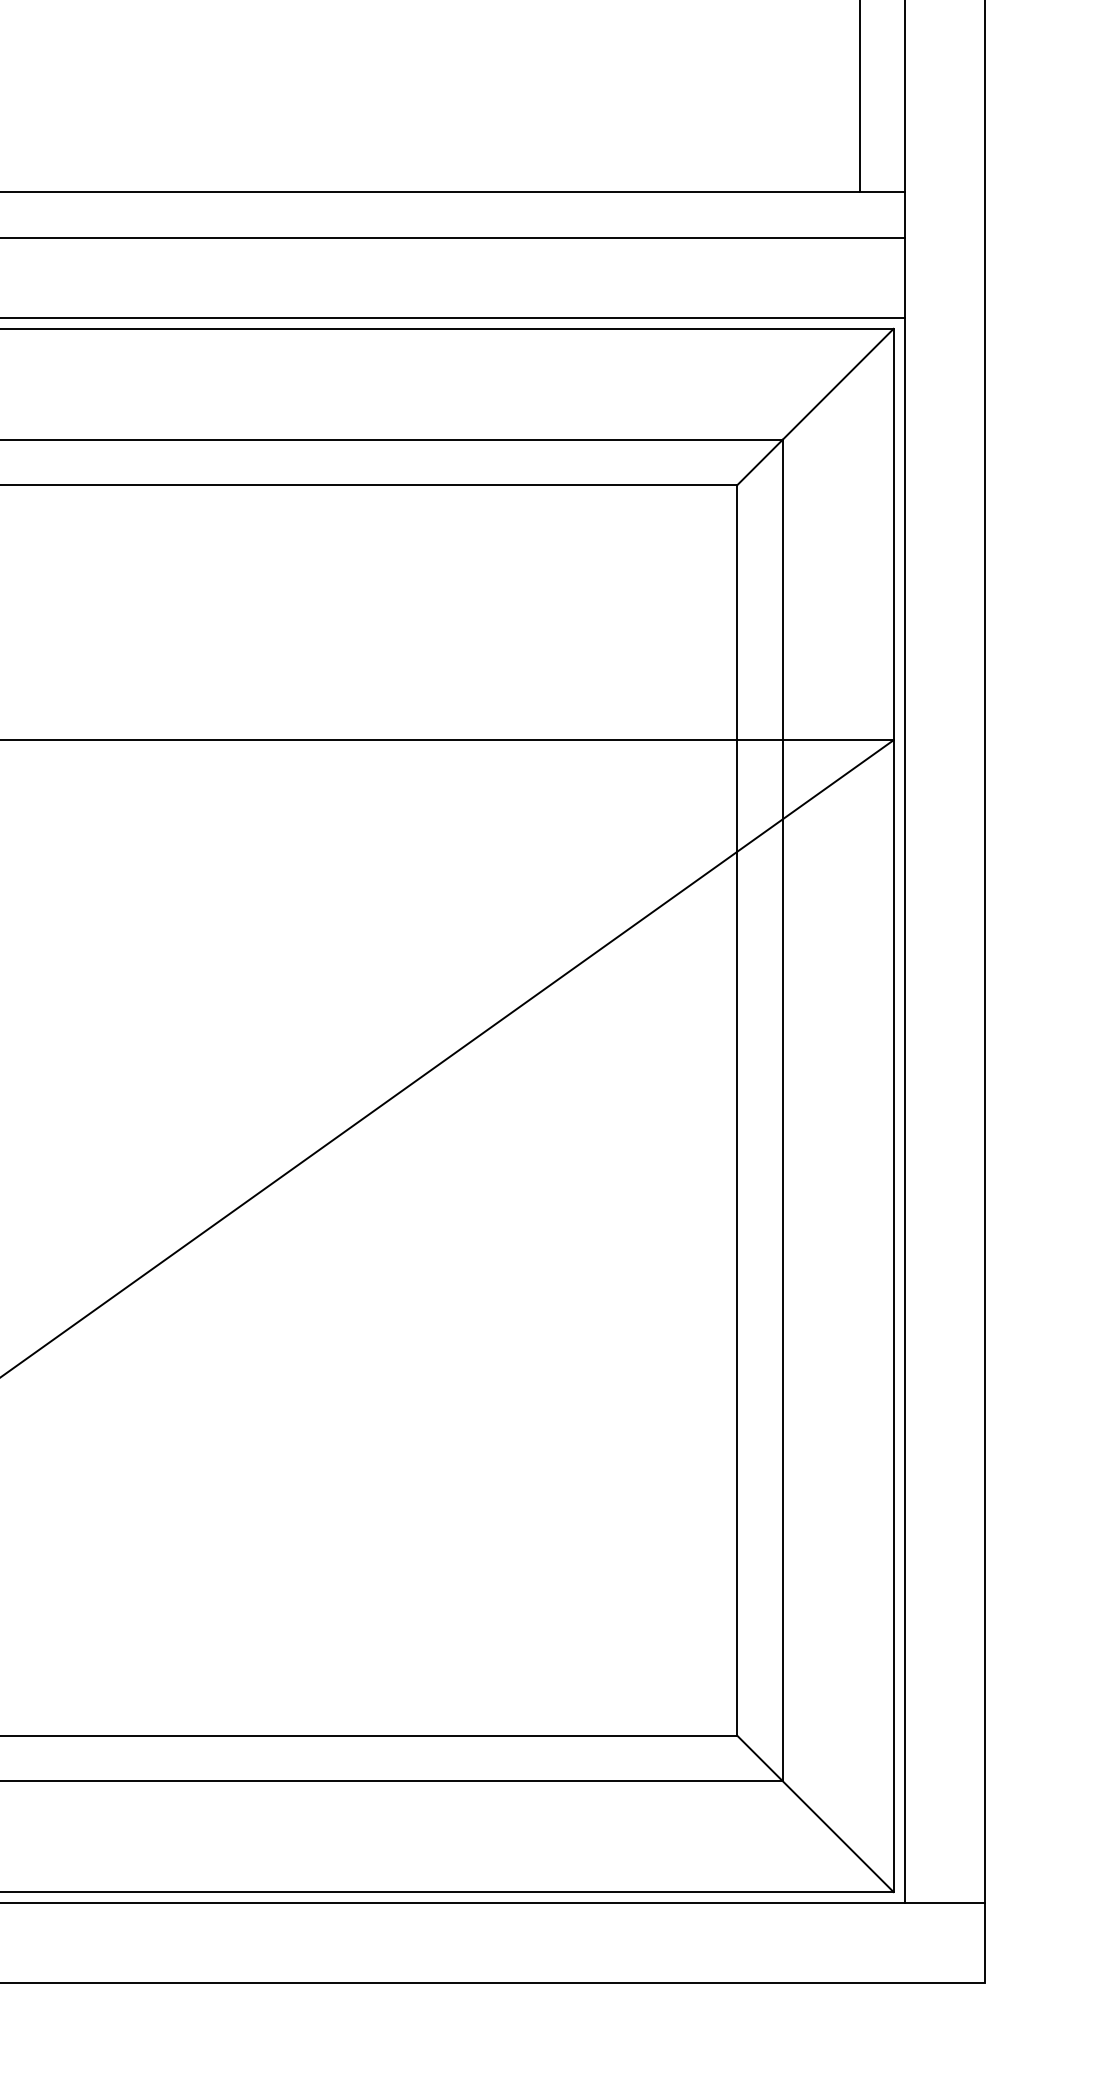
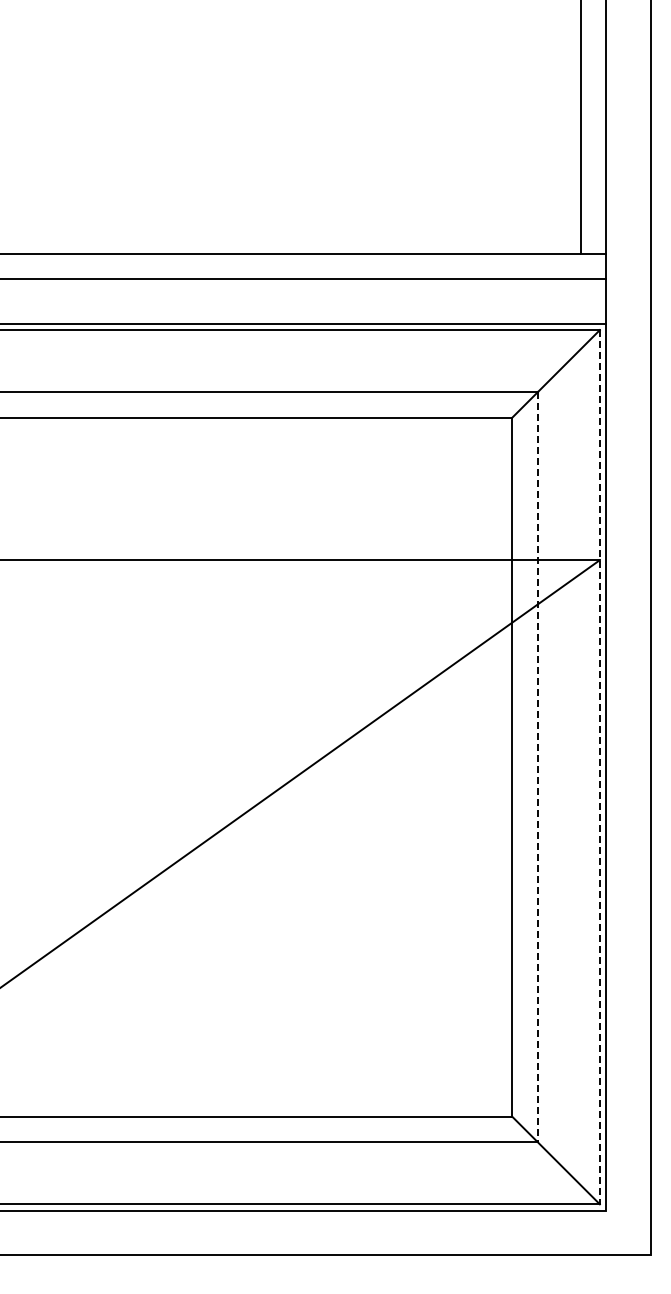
line: (782, 1110) -> (537, 767), solid -> dashed
line: (892, 1110) -> (599, 767), solid -> dashed
line: (944, 1903) -> (628, 1210), removed

